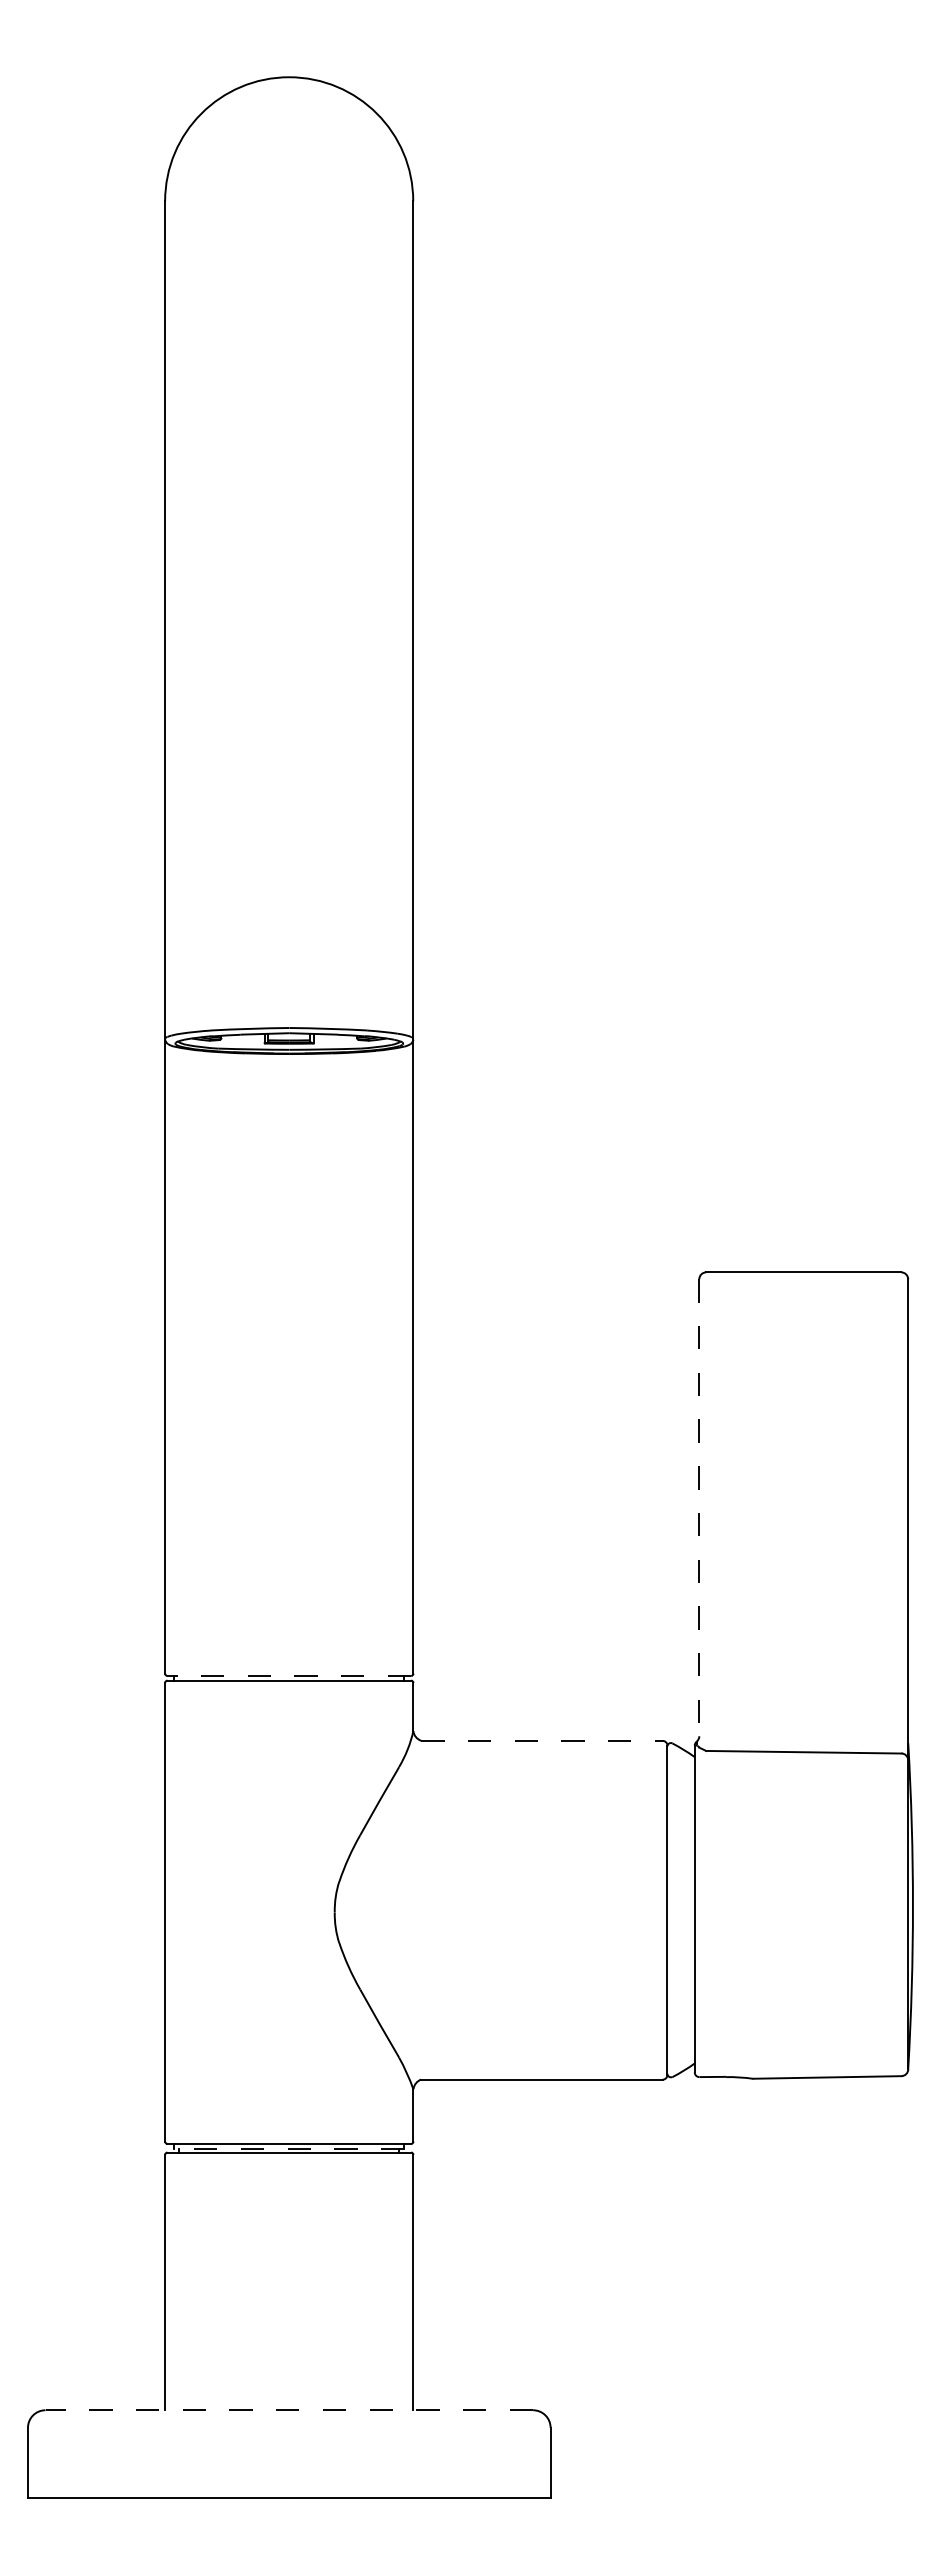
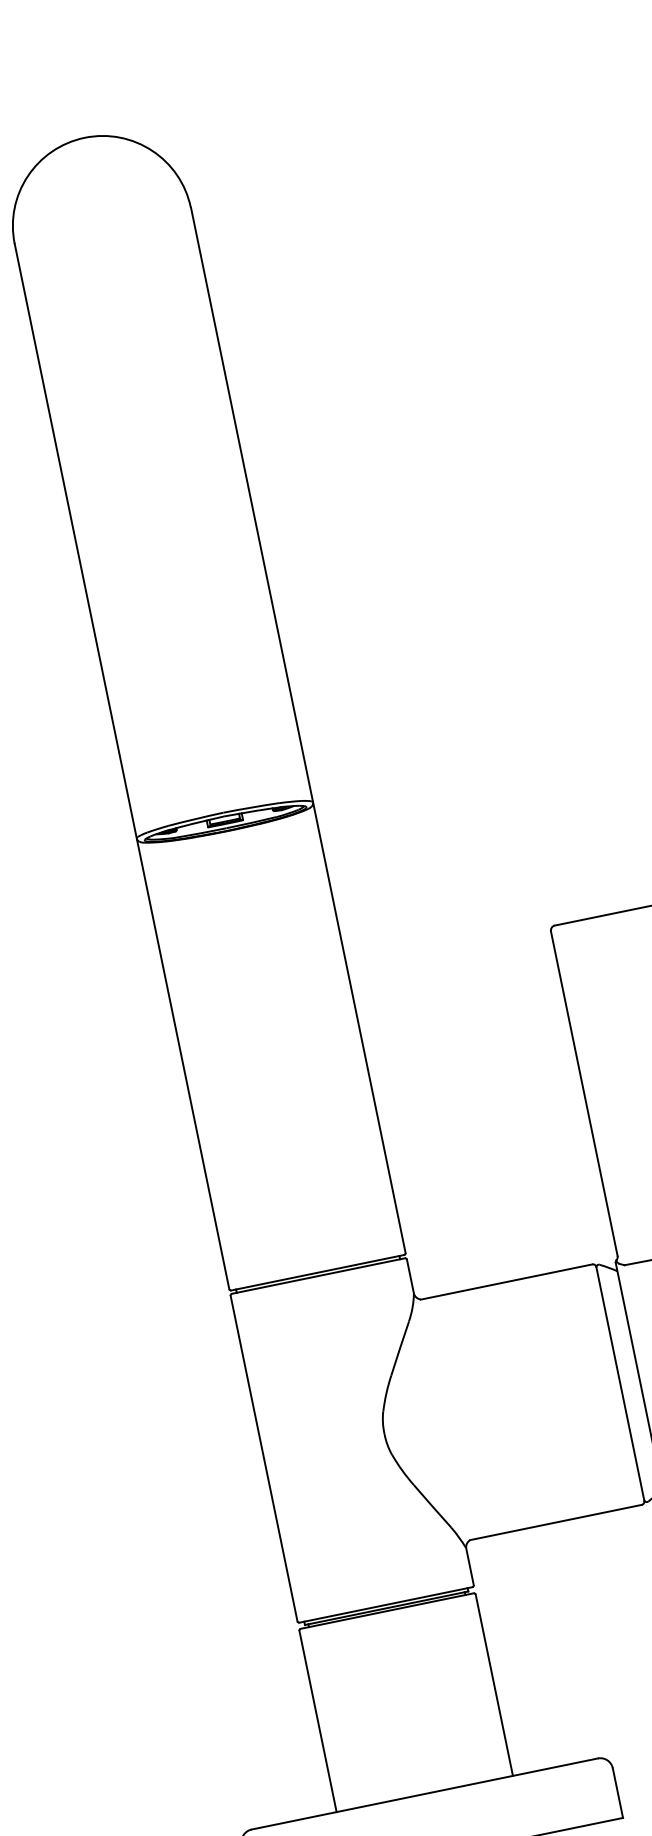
line: (699, 1508) -> (584, 1094), dashed -> solid
line: (289, 1675) -> (317, 1272), dashed -> solid
line: (541, 1740) -> (506, 1281), dashed -> solid
line: (288, 2148) -> (386, 1608), dashed -> solid
line: (289, 2410) -> (424, 1794), dashed -> solid

